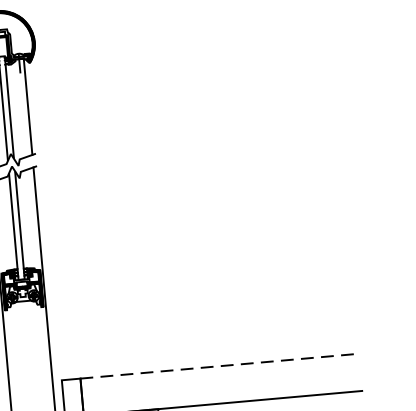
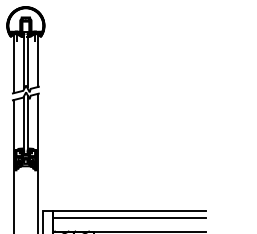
line: (219, 366) -> (129, 211), dashed -> solid
line: (220, 377) -> (129, 217), added

